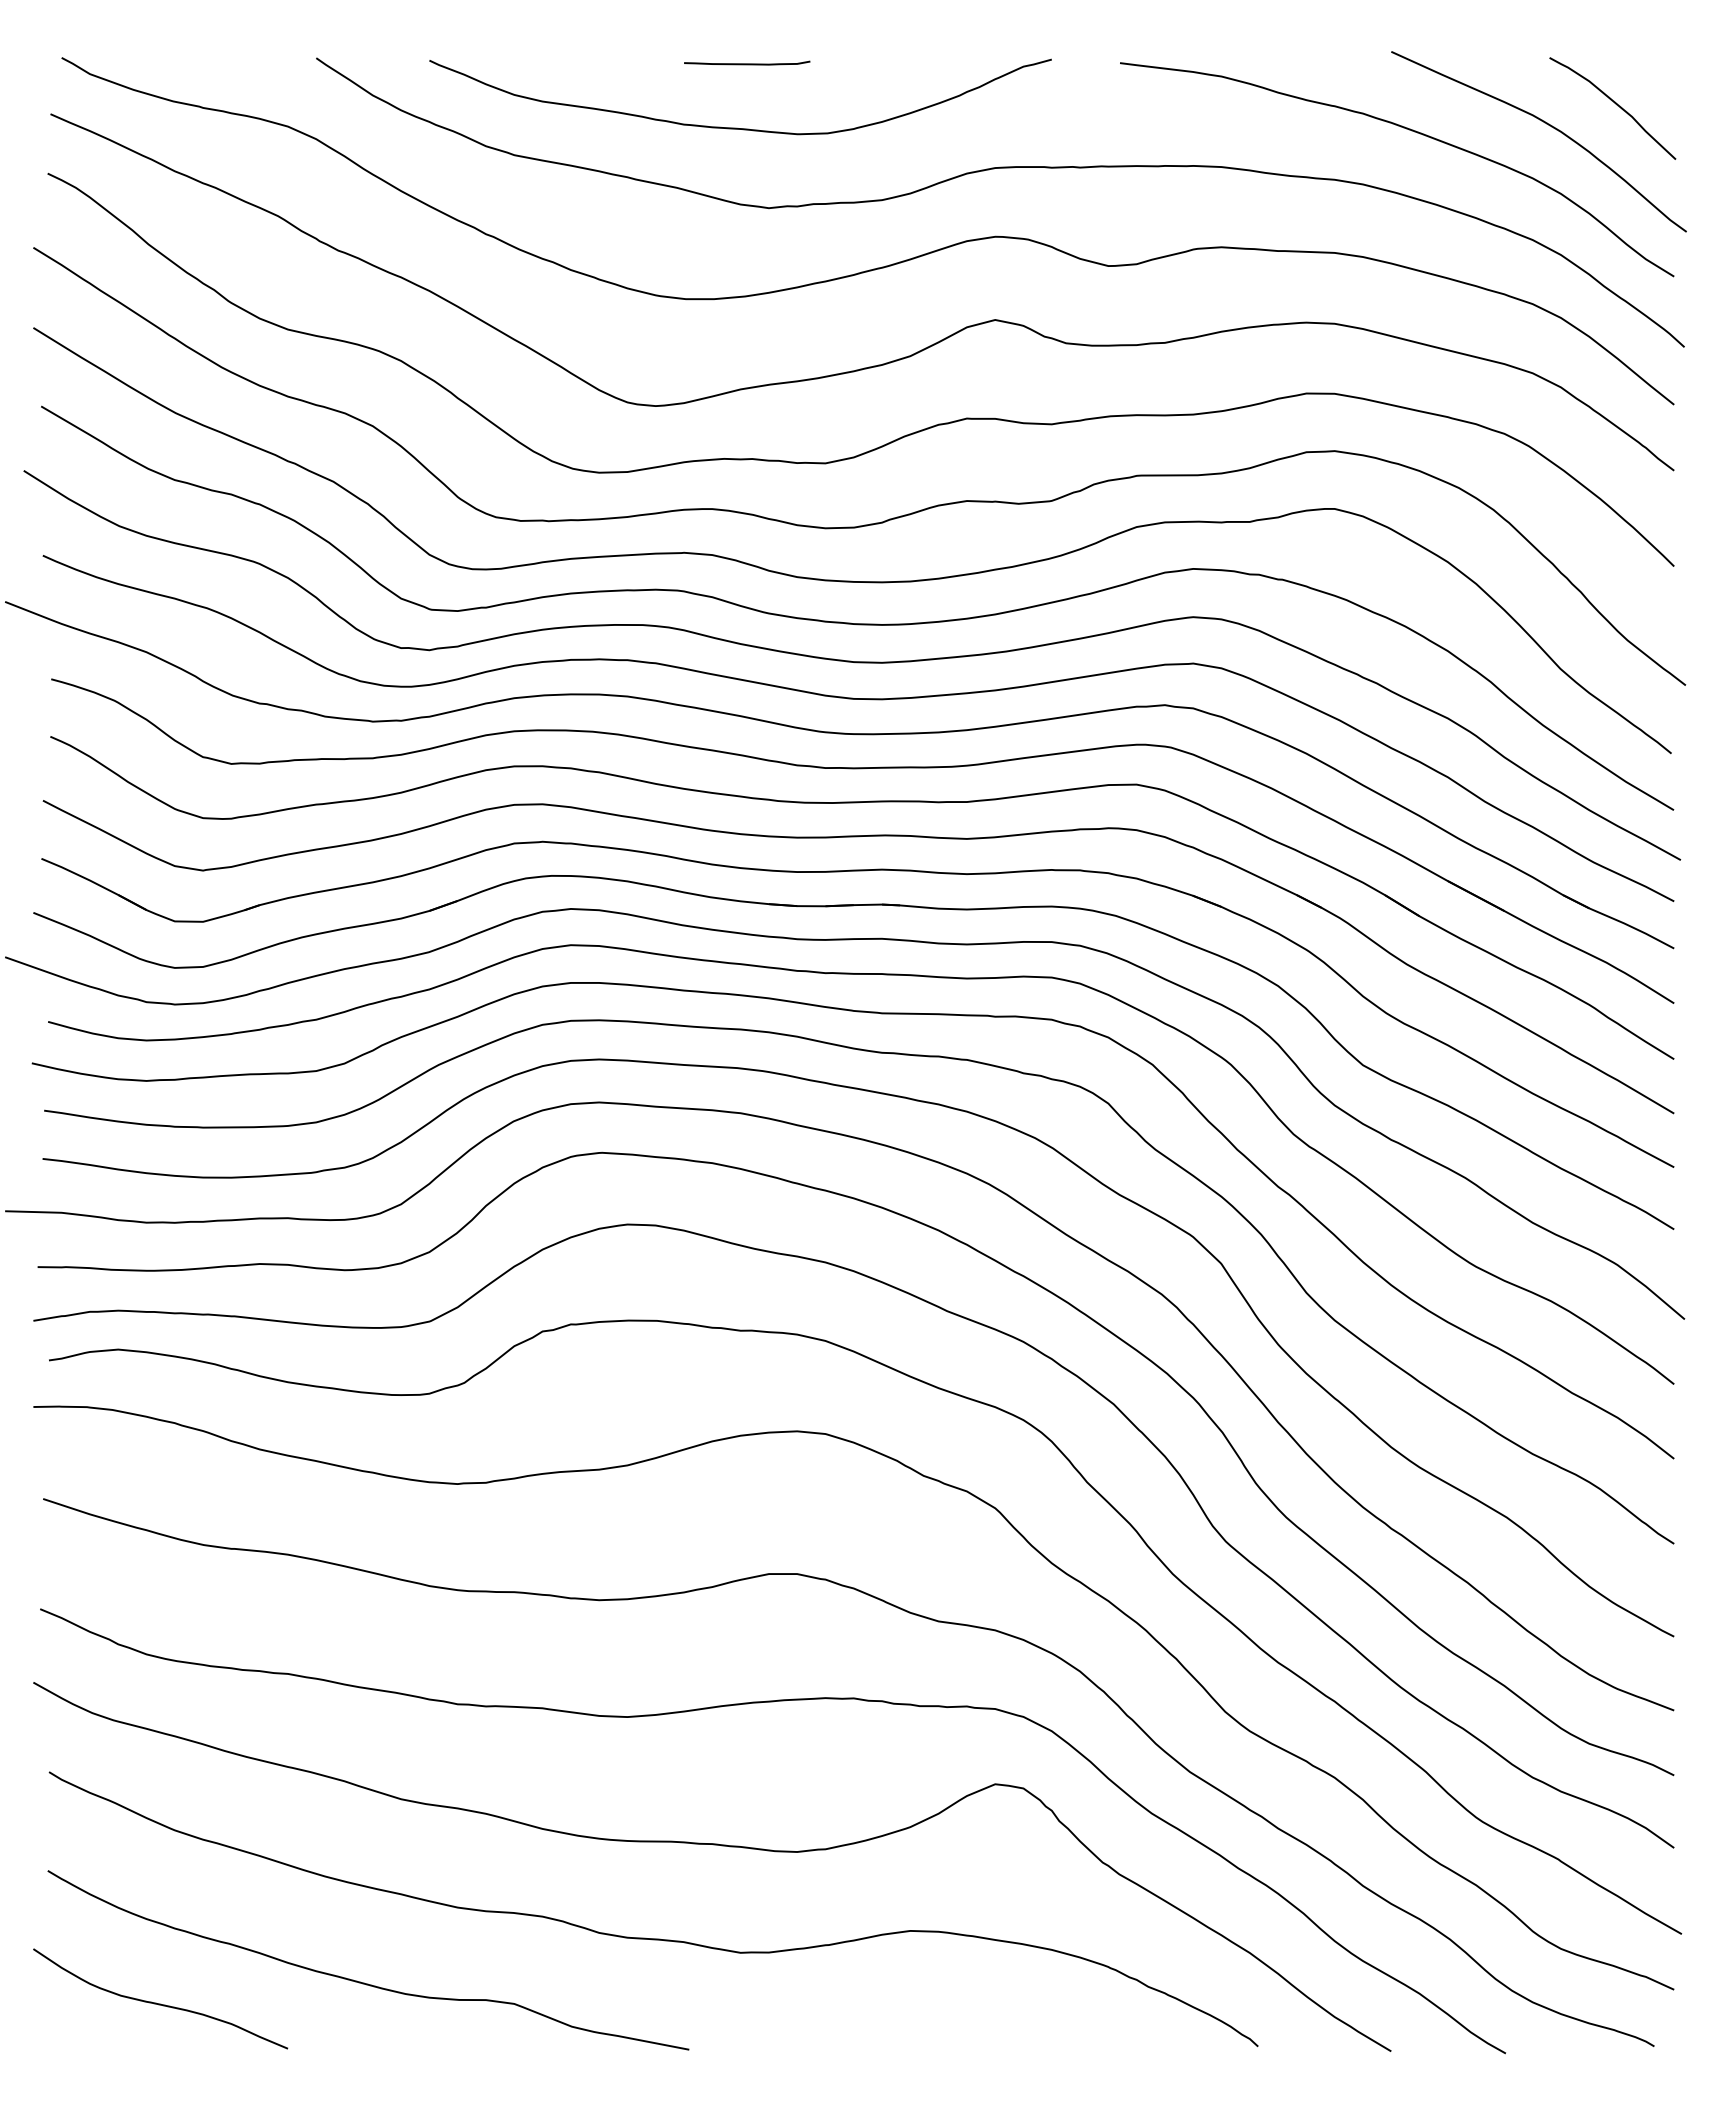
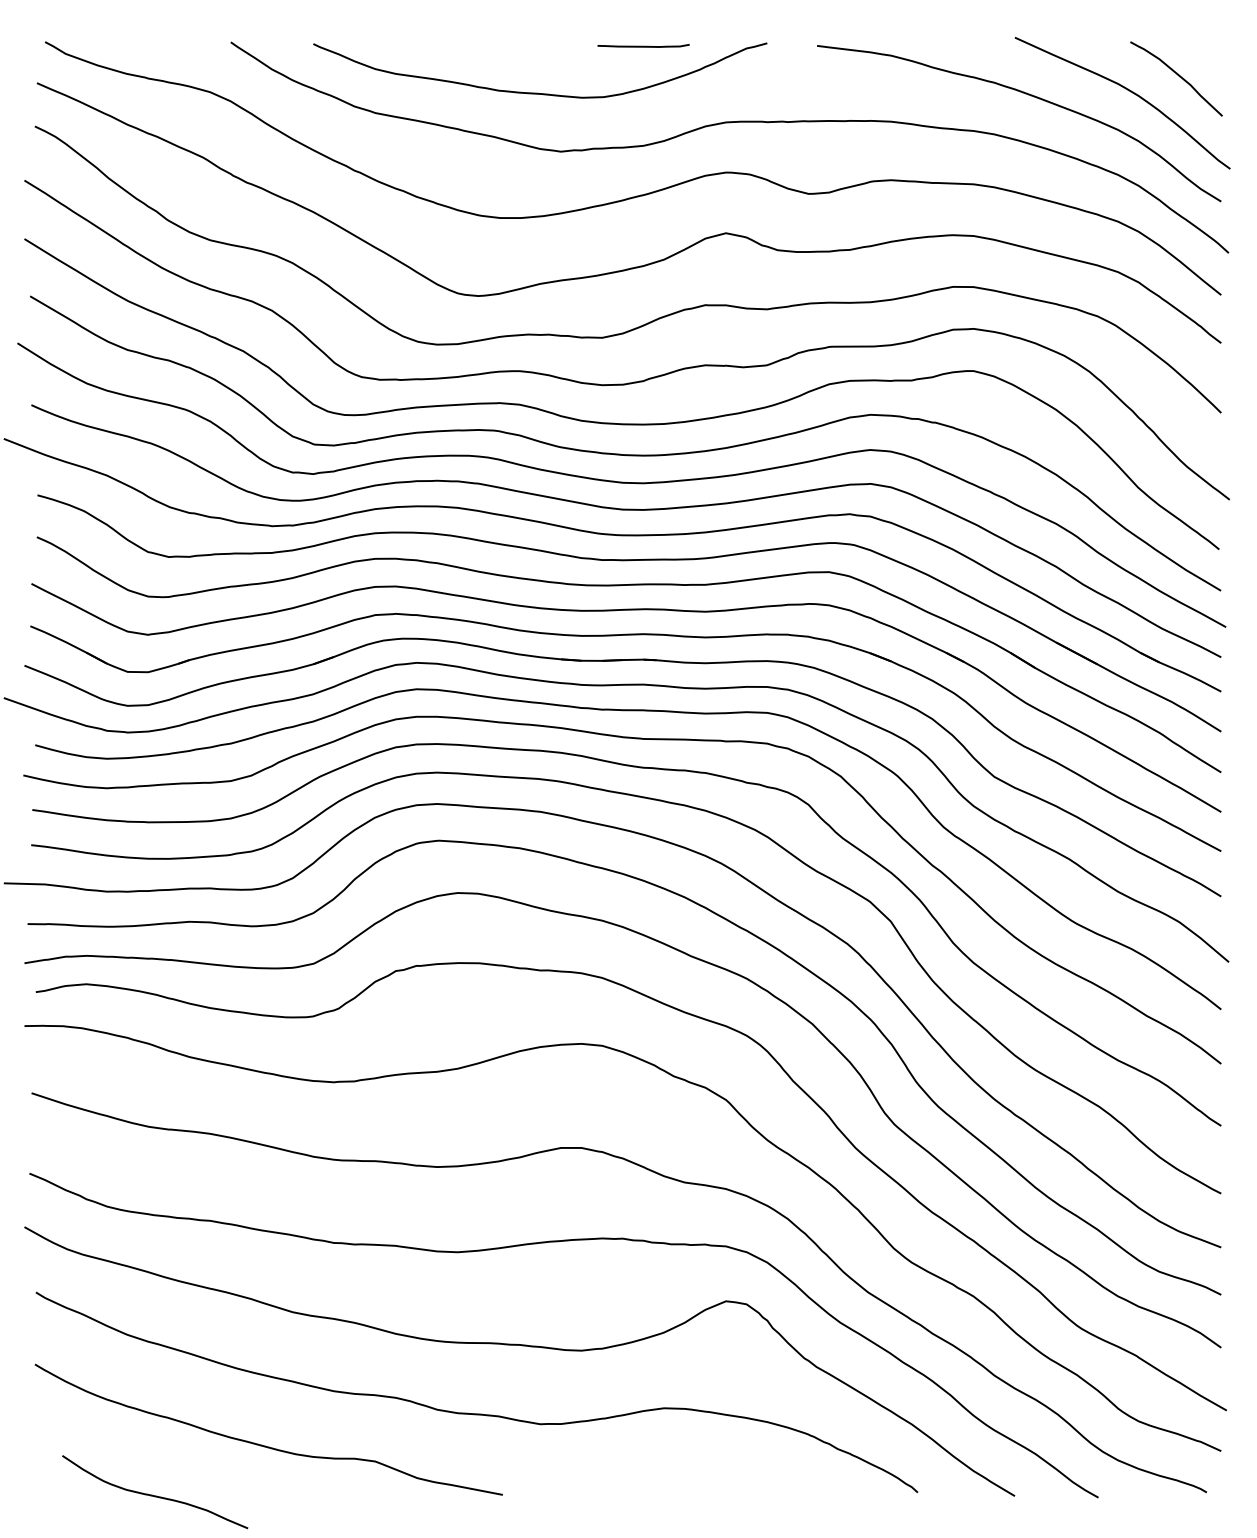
curve: (747, 63) -> (643, 46), moved
curve: (160, 2003) -> (155, 1495), moved

